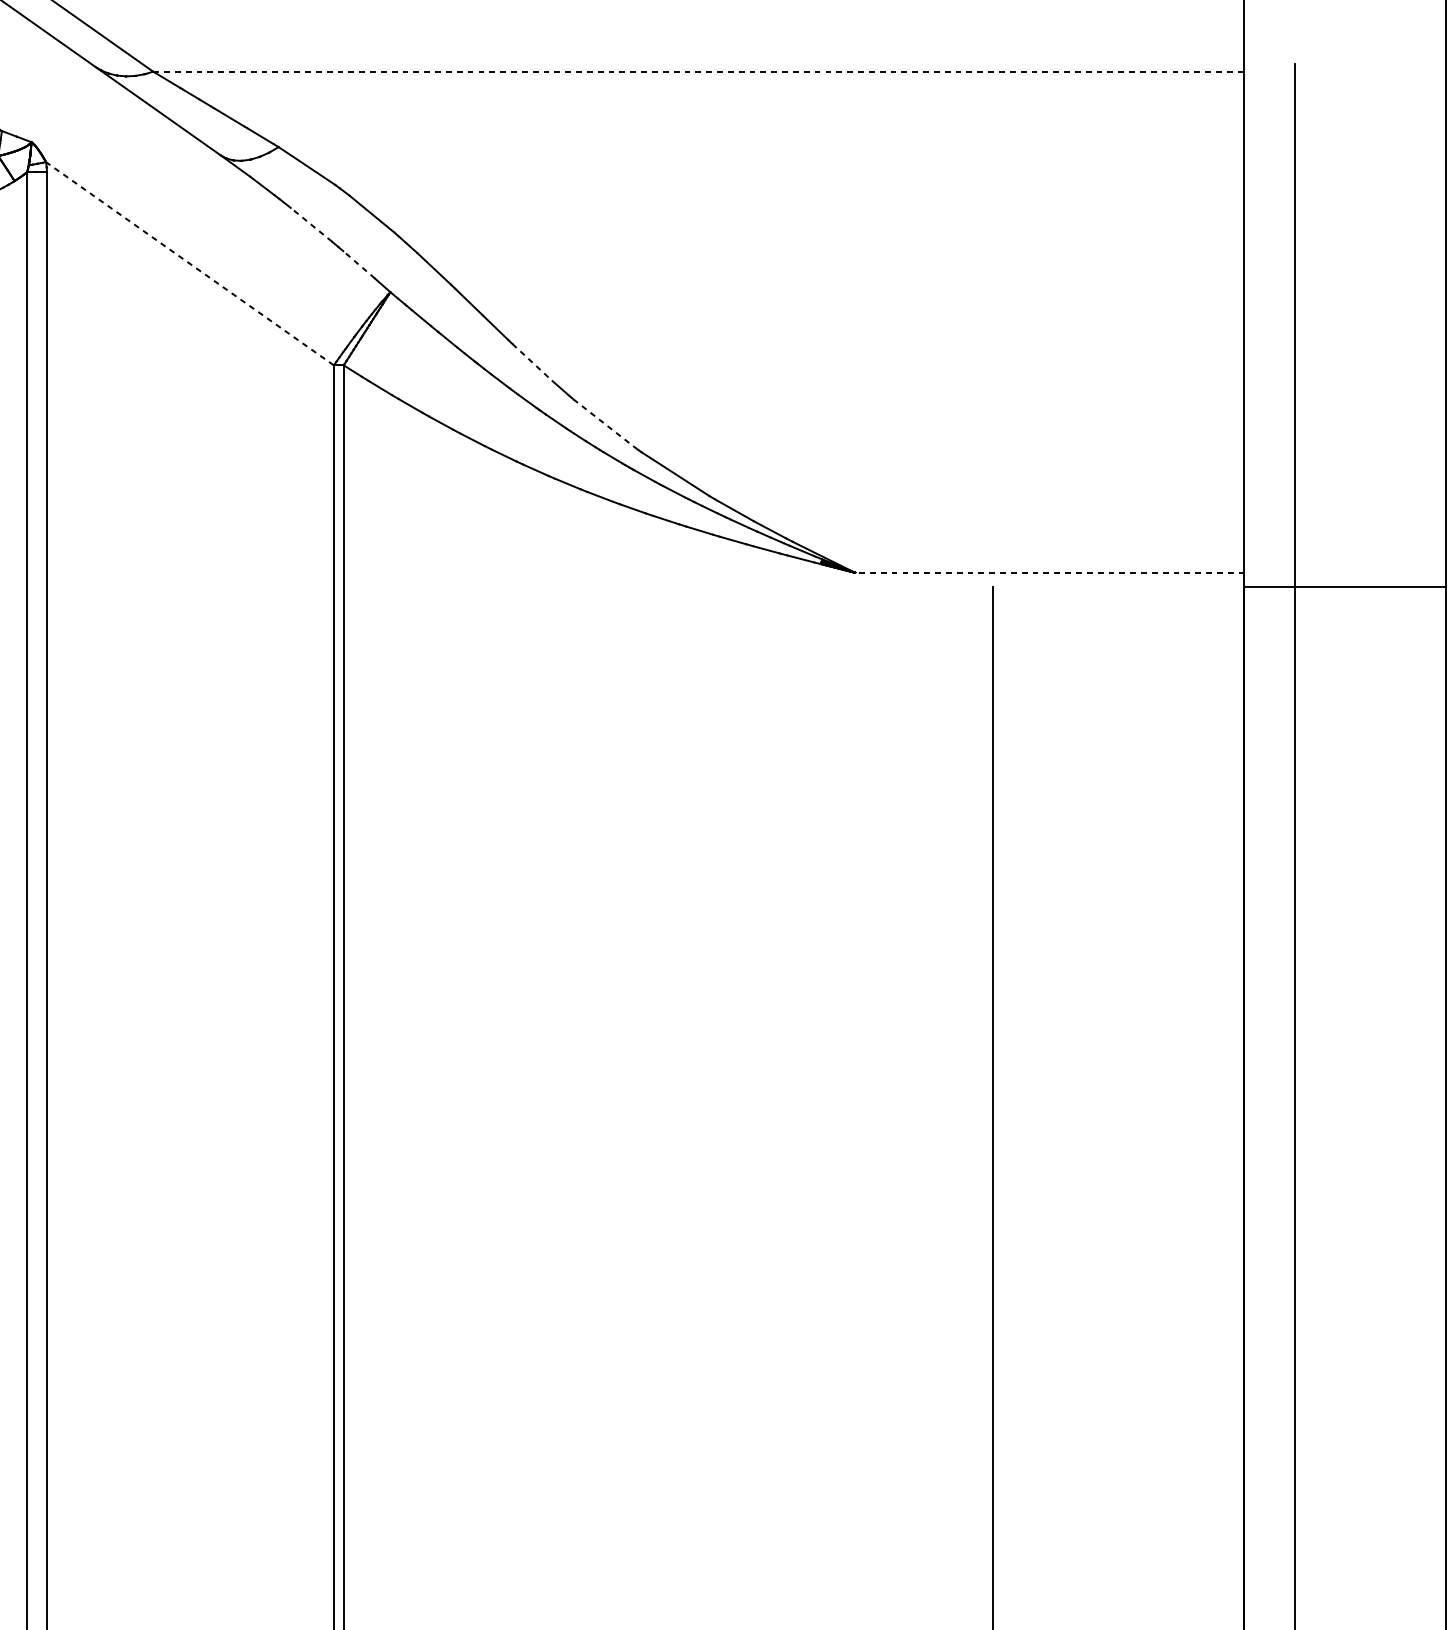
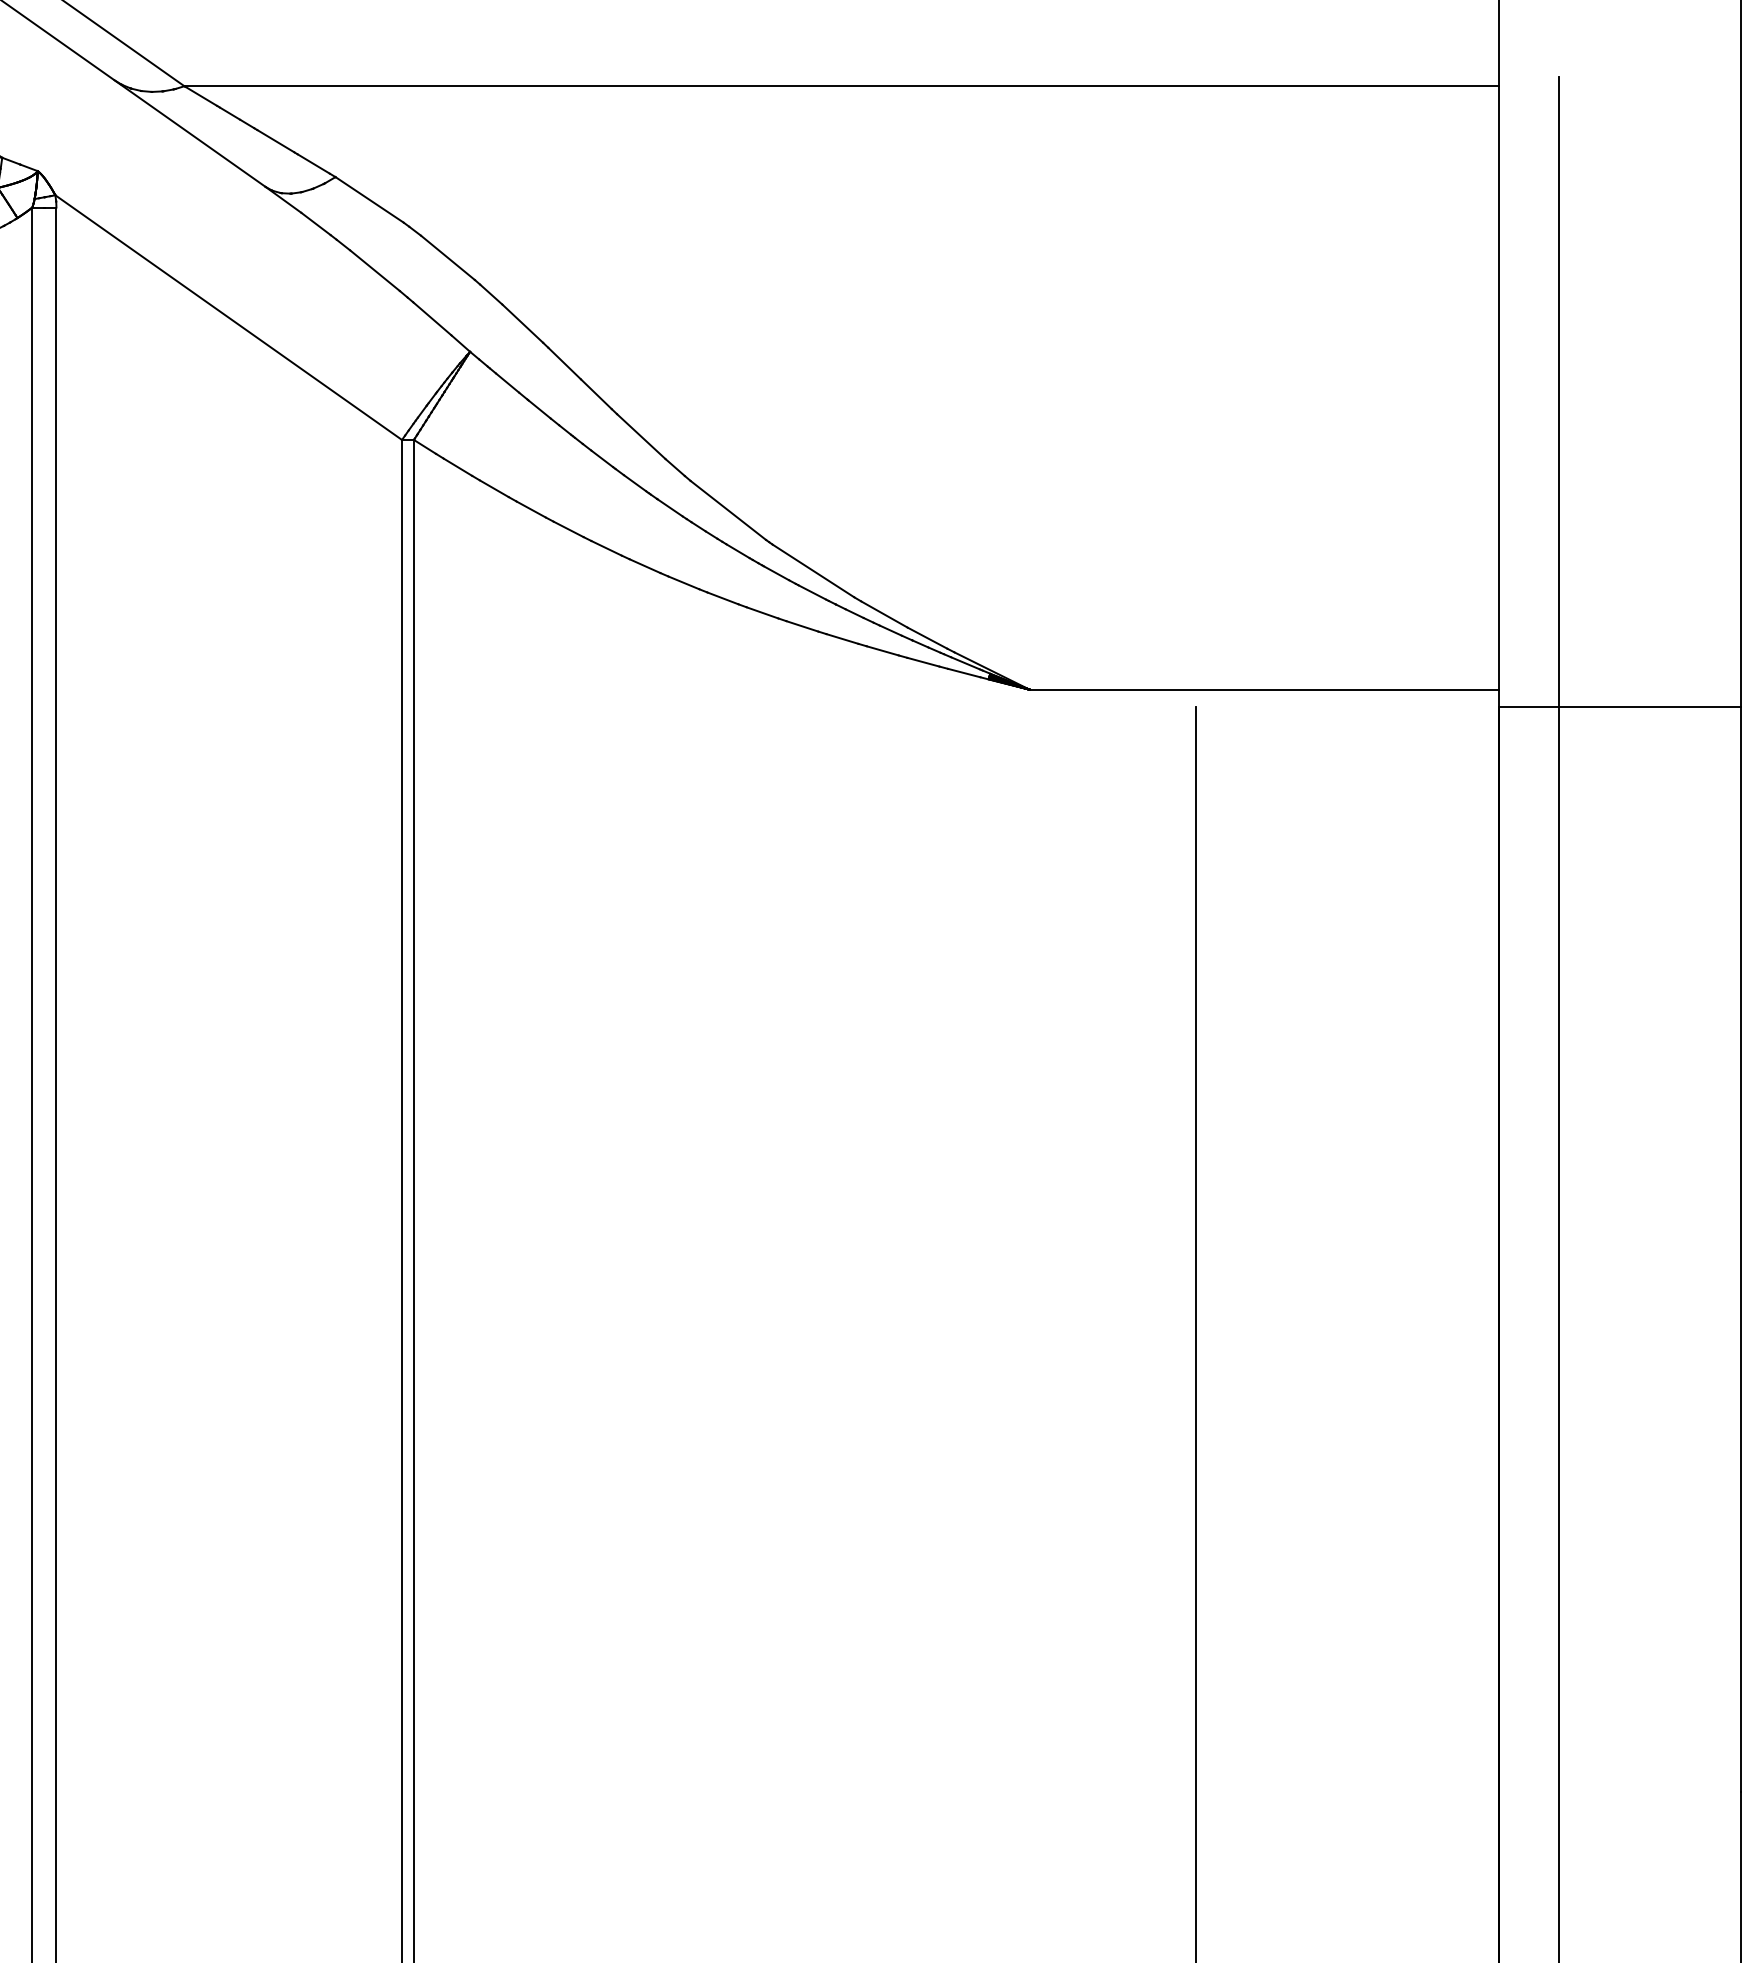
line: (699, 71) -> (842, 86), dashed -> solid
line: (311, 224) -> (374, 270), dashed -> solid
line: (189, 263) -> (228, 317), dashed -> solid
line: (359, 264) -> (432, 318), dashed -> solid
line: (532, 362) -> (641, 436), dashed -> solid
line: (604, 423) -> (728, 510), dashed -> solid
line: (1049, 572) -> (1263, 689), dashed -> solid

